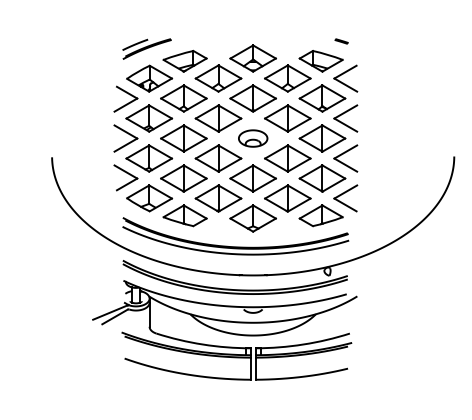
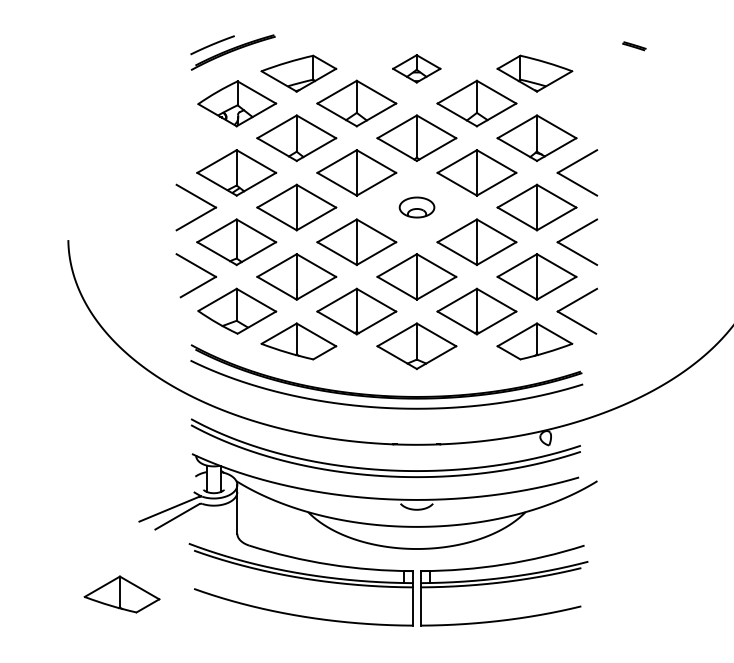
part: (341, 41) -> (634, 46), moved
part: (252, 58) -> (415, 68), size x0.6
part: (345, 78) -> (576, 103), removed
part: (125, 98) -> (195, 138), removed
part: (253, 138) -> (417, 207), size x0.7
part: (82, 361) -> (121, 593), added

